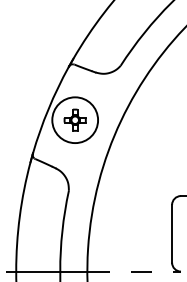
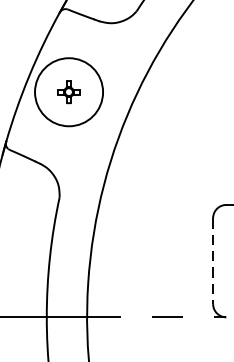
part: (74, 119) -> (68, 91), size x0.7
line: (172, 233) -> (213, 260), solid -> dashed

